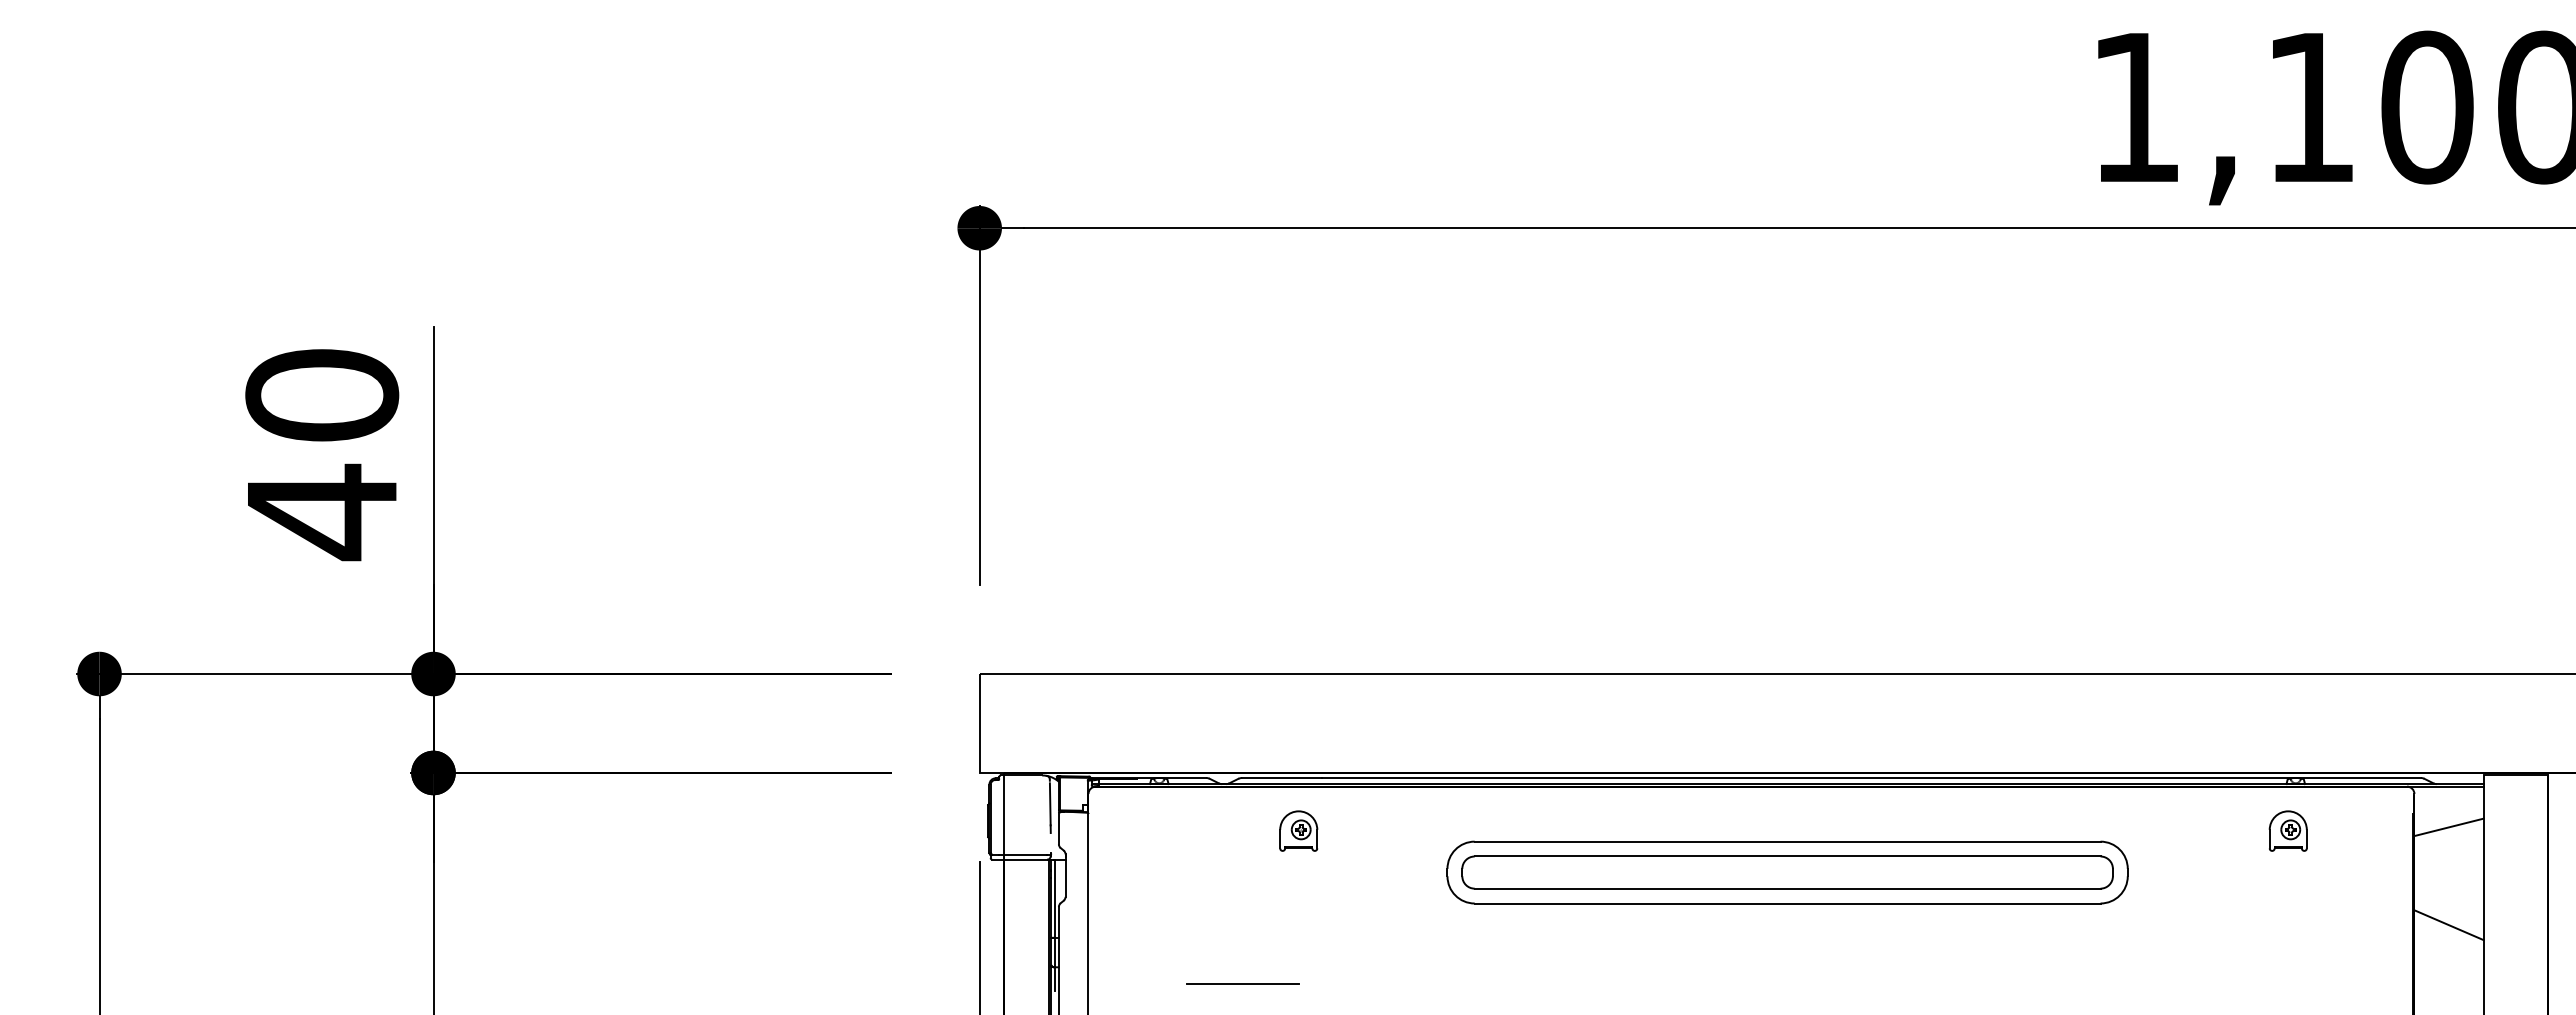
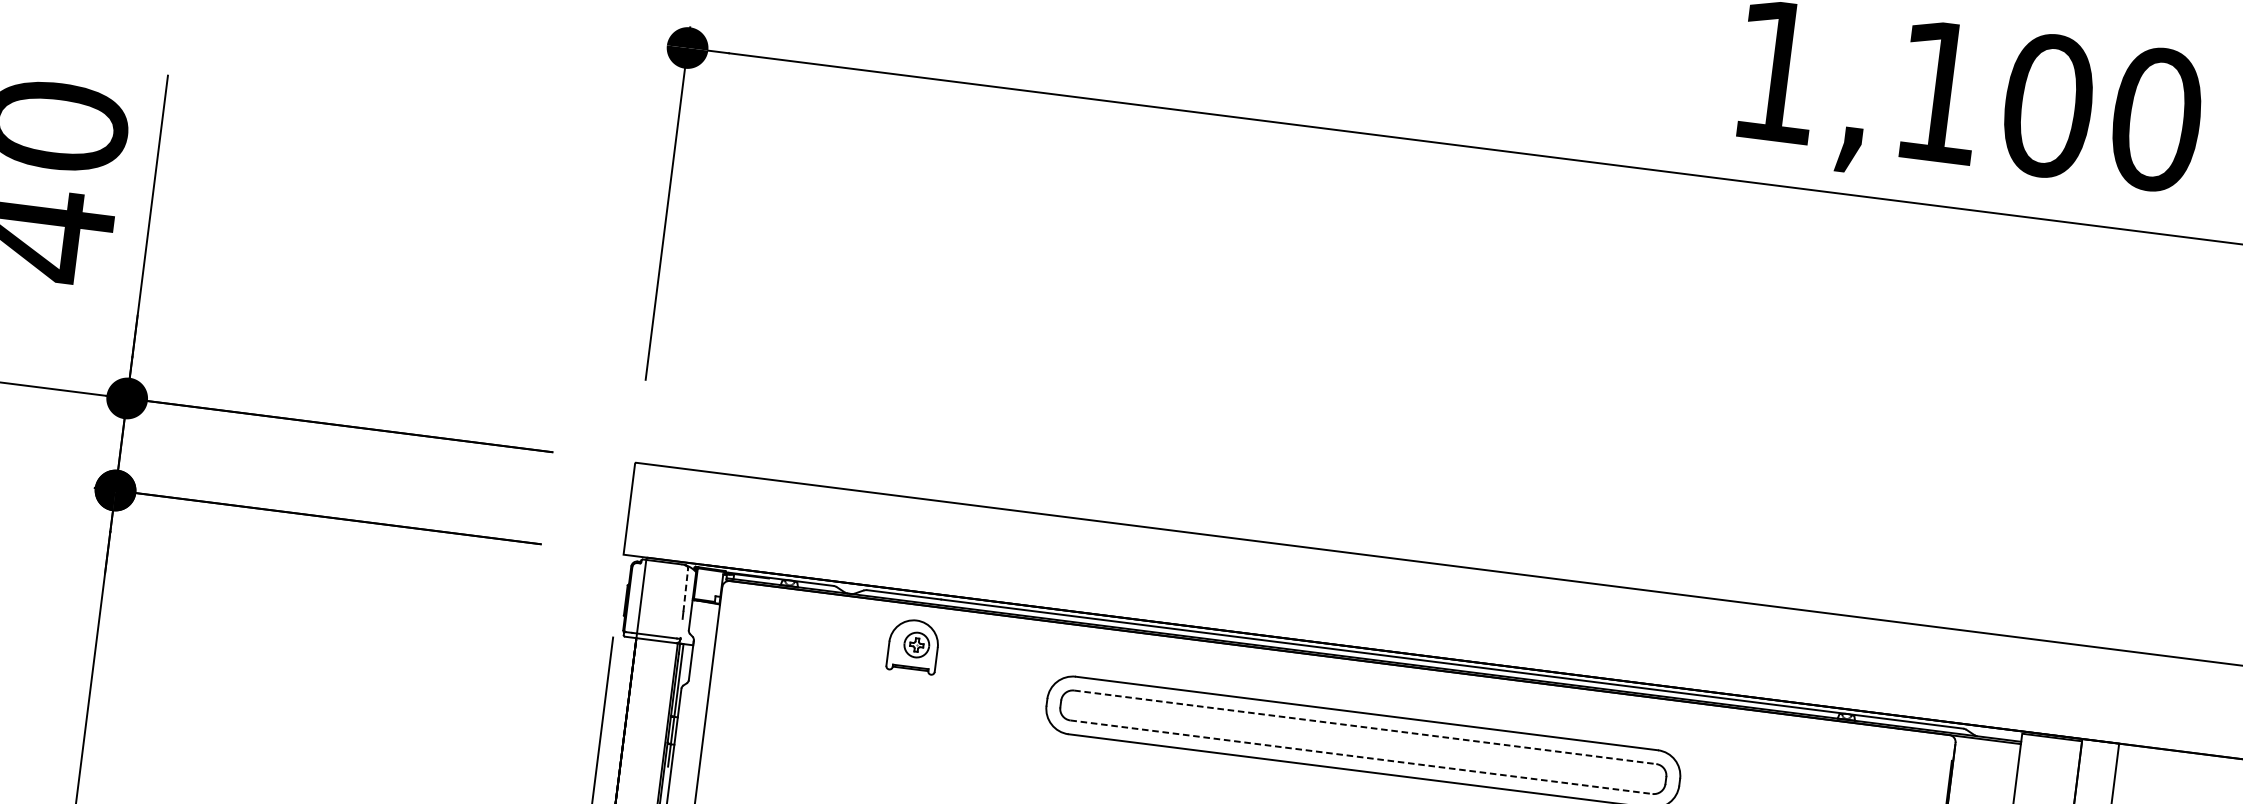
line: (1050, 803) -> (685, 591), solid -> dashed
line: (2448, 827) -> (1983, 777), removed
part: (1298, 830) -> (913, 645), size x1.4
part: (2287, 830) -> (1833, 761), removed
line: (1787, 856) -> (1365, 727), solid -> dashed
line: (1787, 888) -> (1361, 757), solid -> dashed
line: (1242, 984) -> (843, 782), removed

